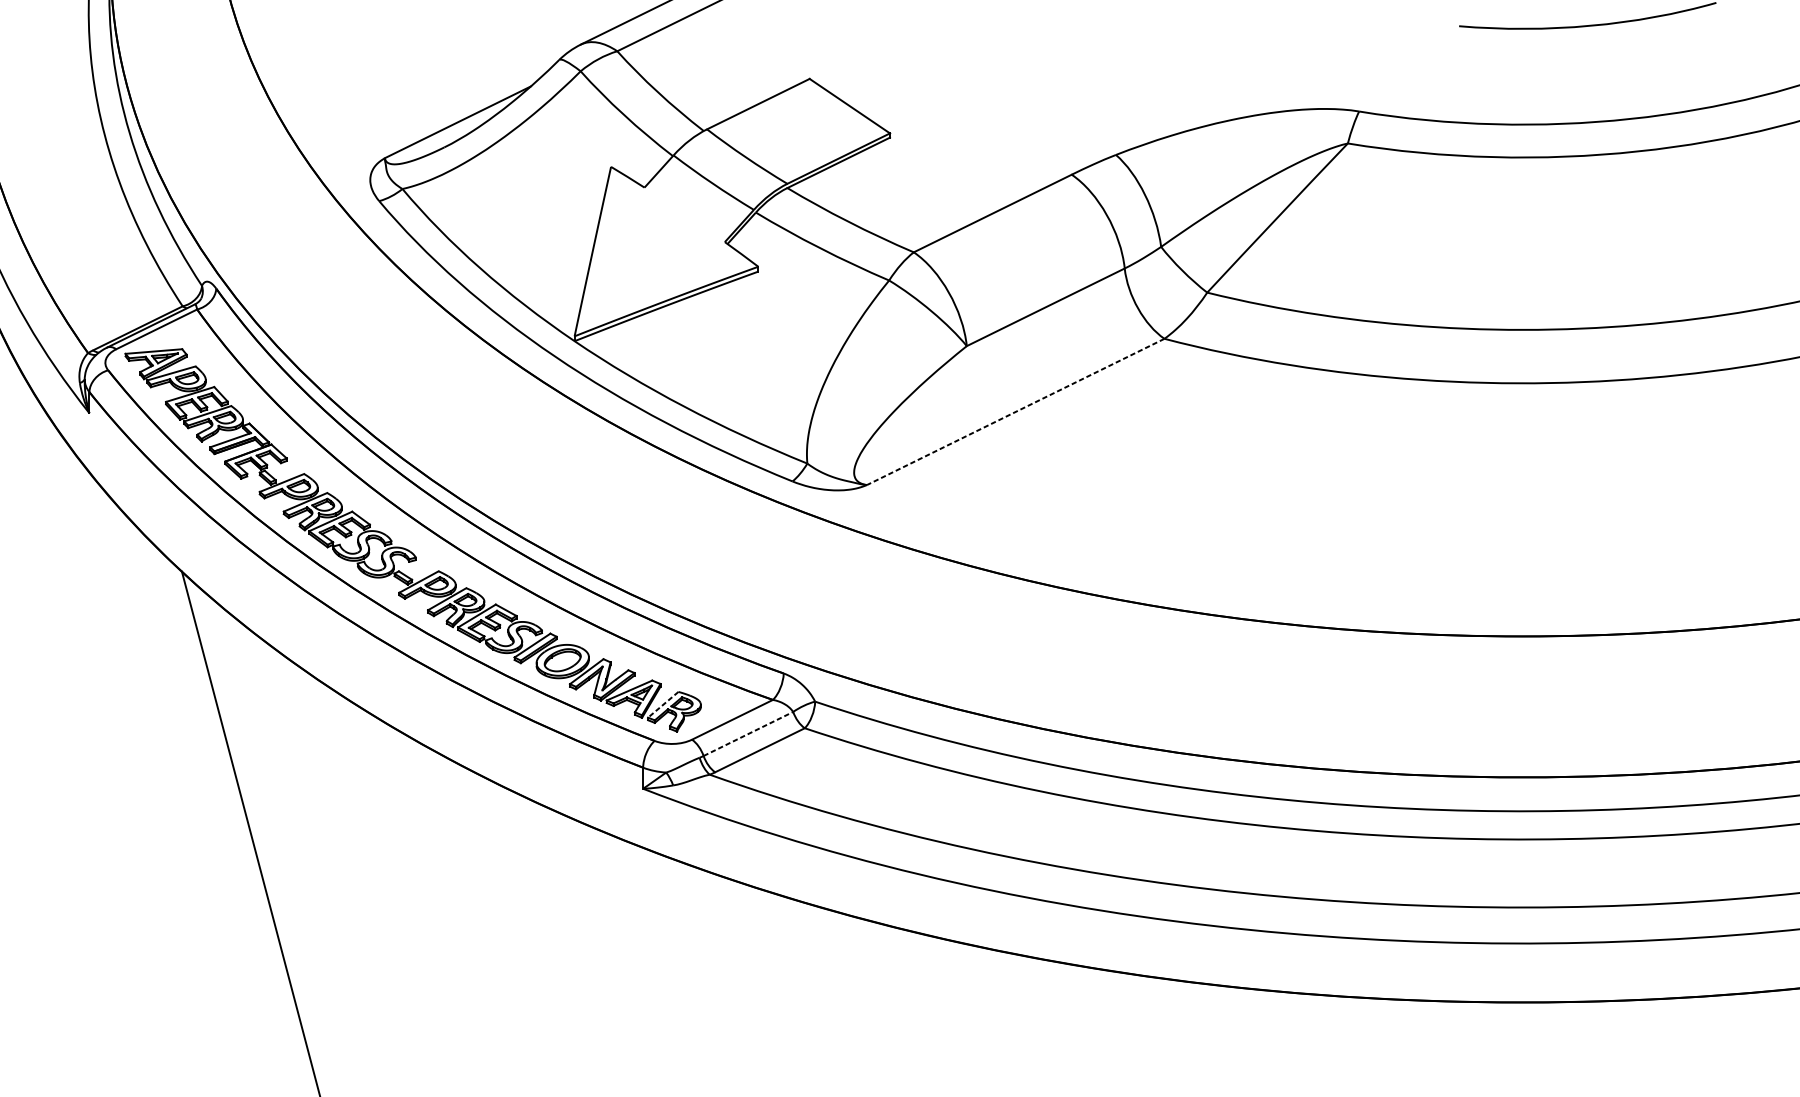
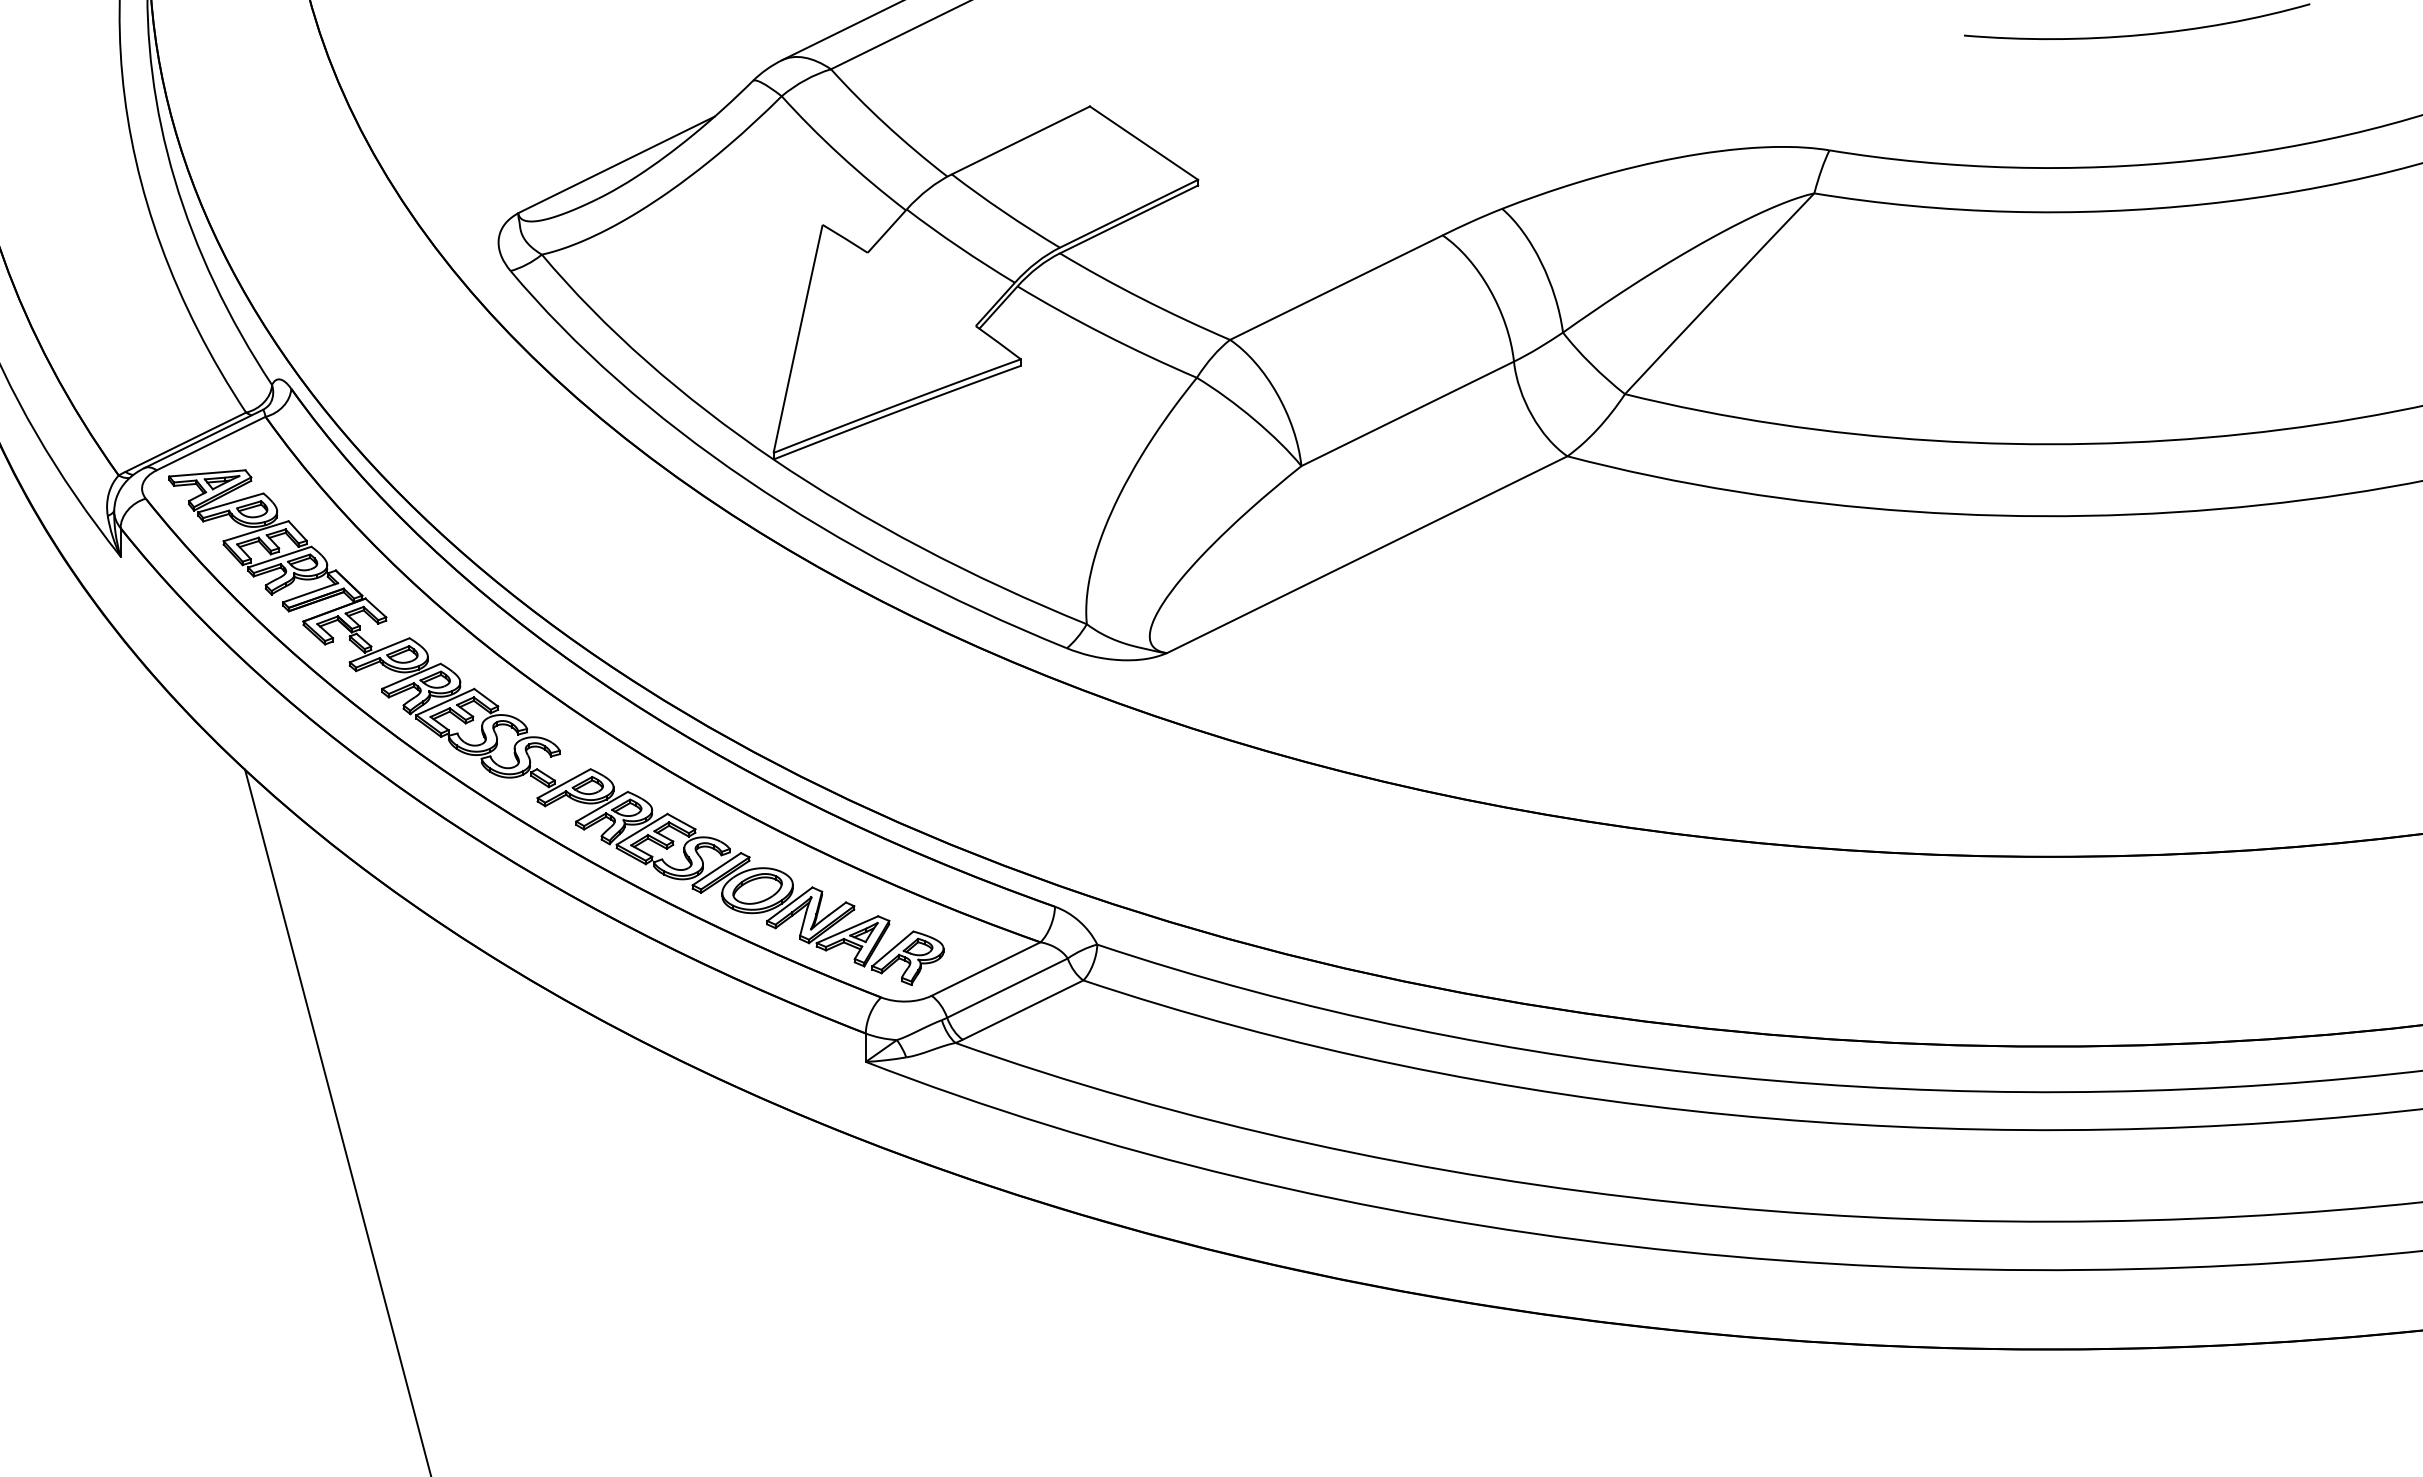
line: (1015, 411) -> (1366, 554), dashed -> solid
line: (662, 704) -> (892, 948), dashed -> solid
line: (748, 733) -> (1007, 987), dashed -> solid

